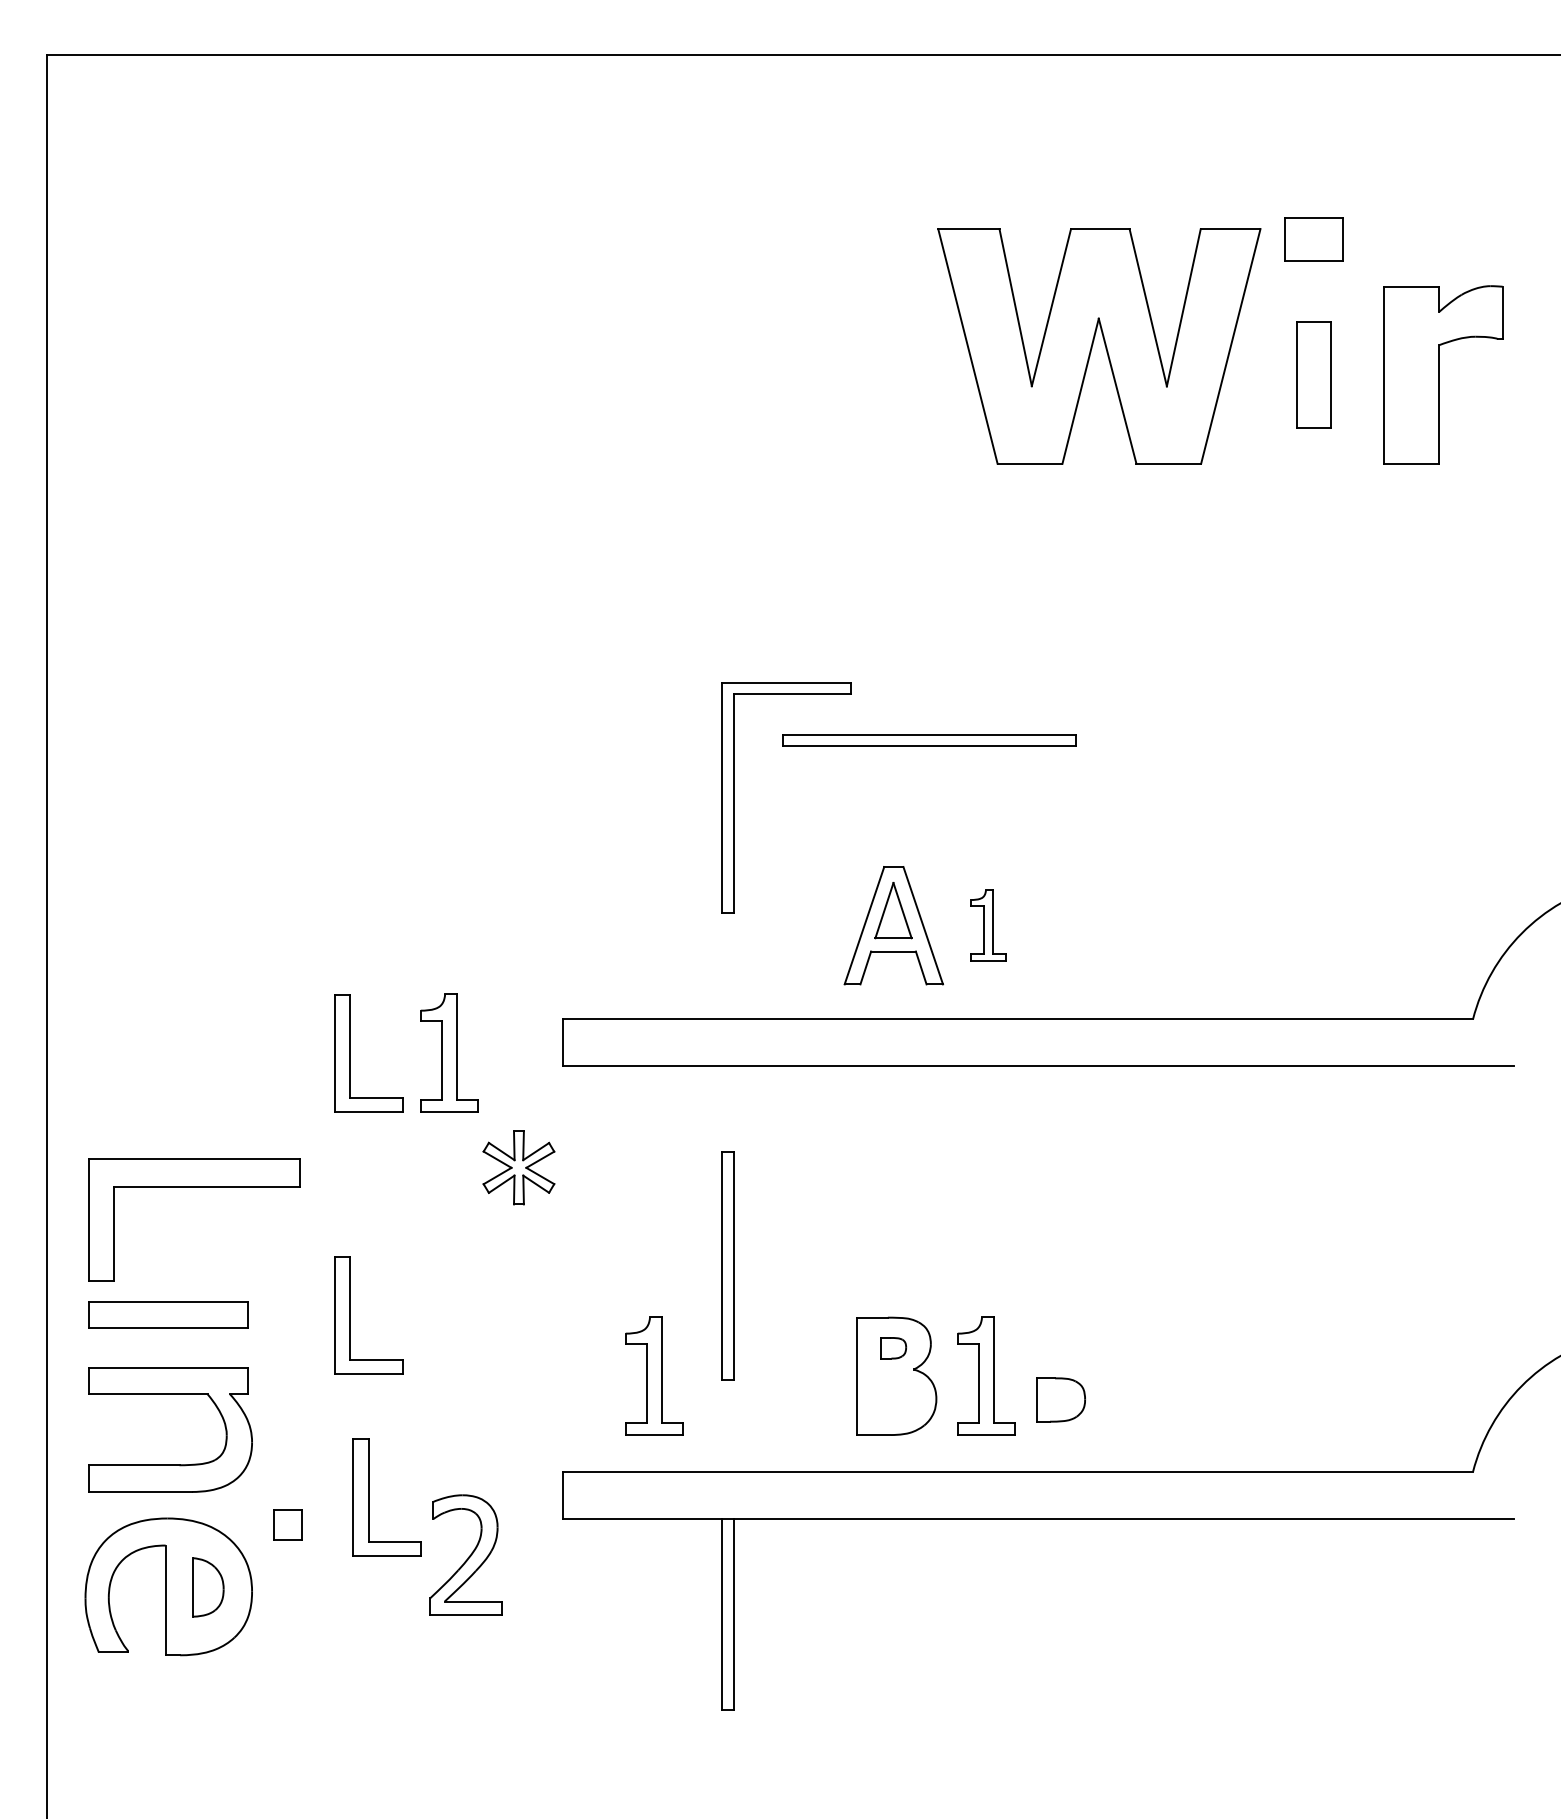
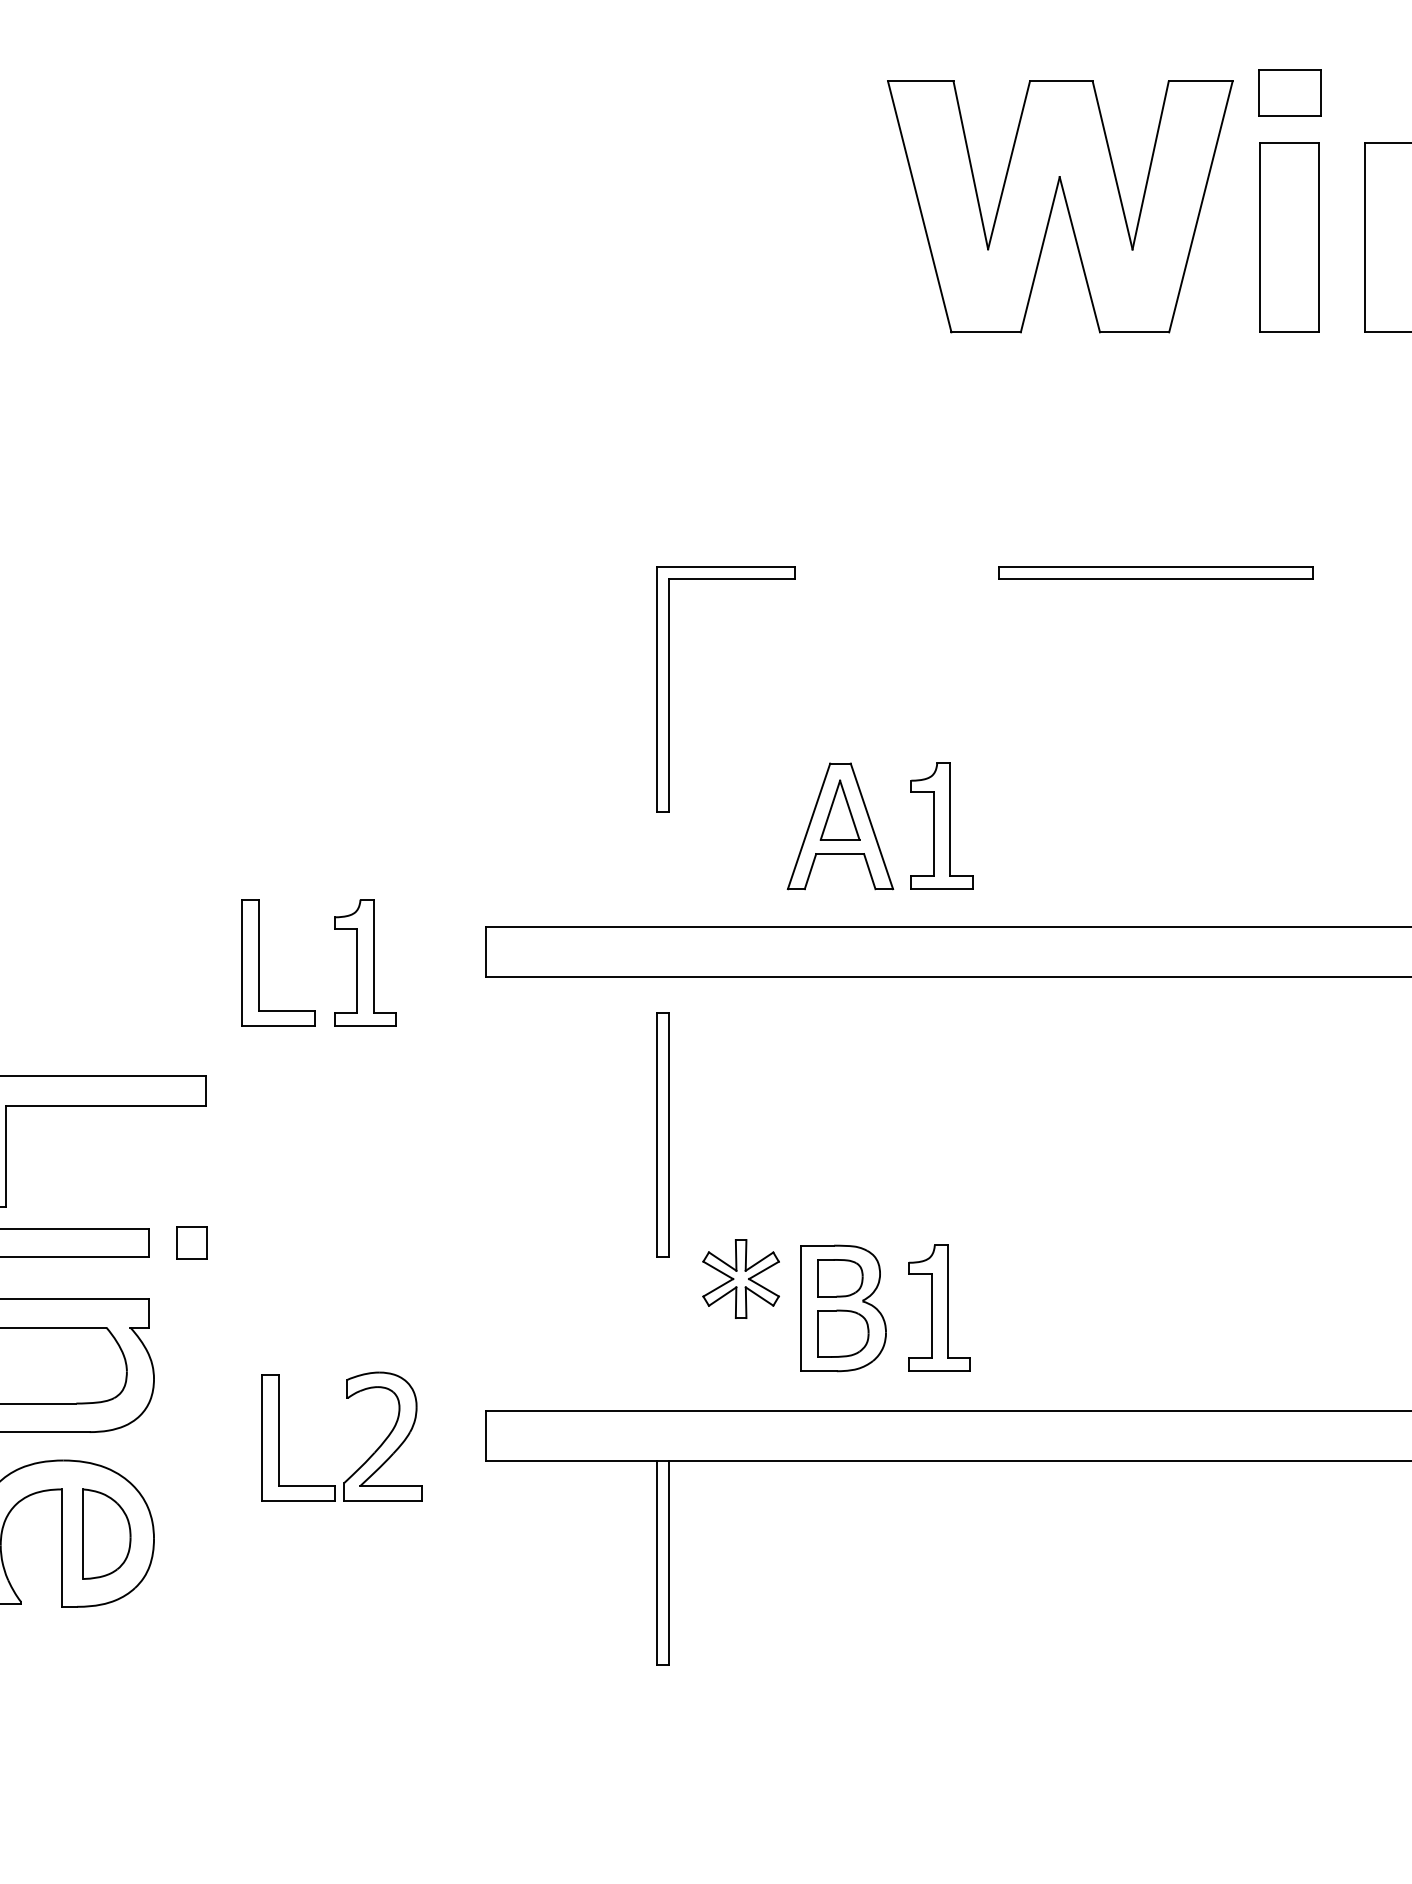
part: (1313, 375) -> (1289, 237), size x1.67
part: (929, 740) -> (1155, 572), moved
part: (988, 925) -> (941, 826), size x1.67
part: (518, 1167) -> (740, 1278), moved
part: (727, 1265) -> (662, 1134), moved
part: (350, 1315) -> (259, 1243), removed
part: (893, 1348) -> (840, 1278), size x1.67
part: (654, 1375) -> (584, 1307), removed
part: (1060, 1399) -> (842, 1333), moved
part: (287, 1524) -> (191, 1242), moved
part: (465, 1554) -> (382, 1435), moved
part: (208, 1587) -> (107, 1534), size x1.43

